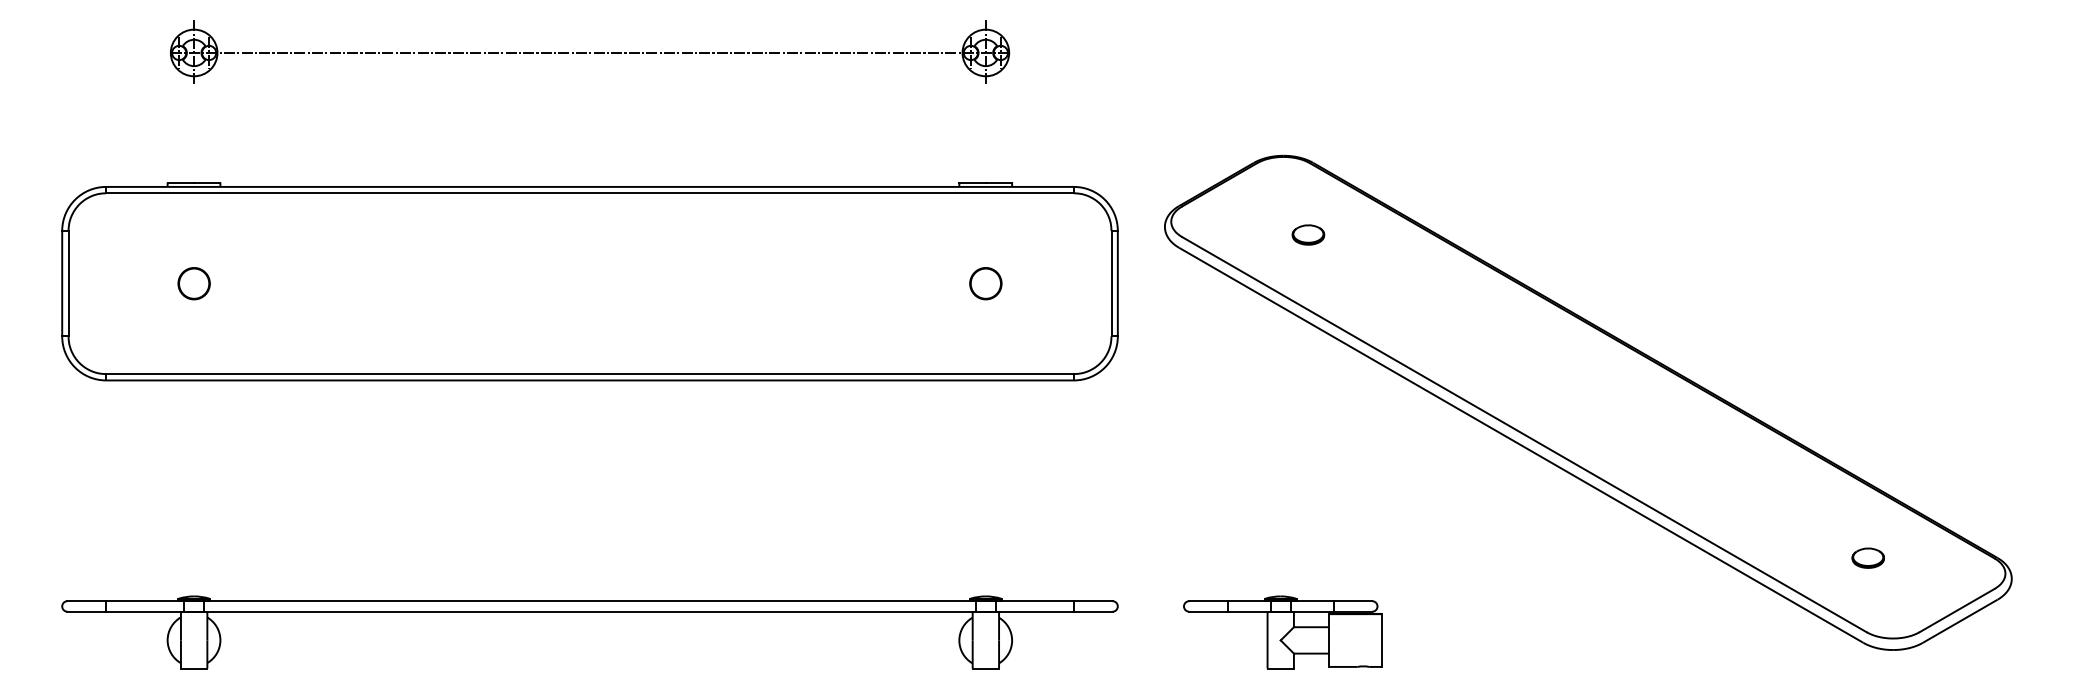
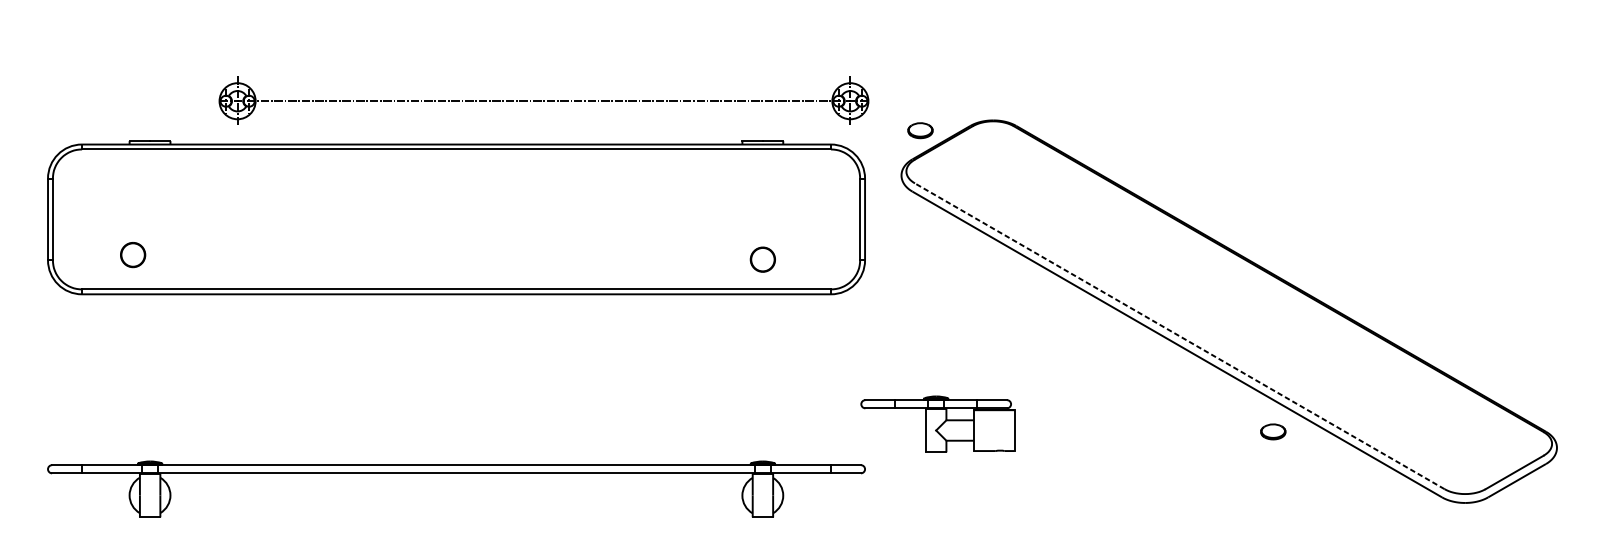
part: (590, 51) -> (544, 100), moved
part: (1308, 234) -> (920, 130), moved
part: (193, 283) -> (132, 254), moved
part: (985, 283) -> (762, 259), moved
line: (1523, 434) -> (1179, 336), solid -> dashed
part: (1867, 557) -> (1272, 431), moved
part: (1282, 632) -> (937, 424), moved

